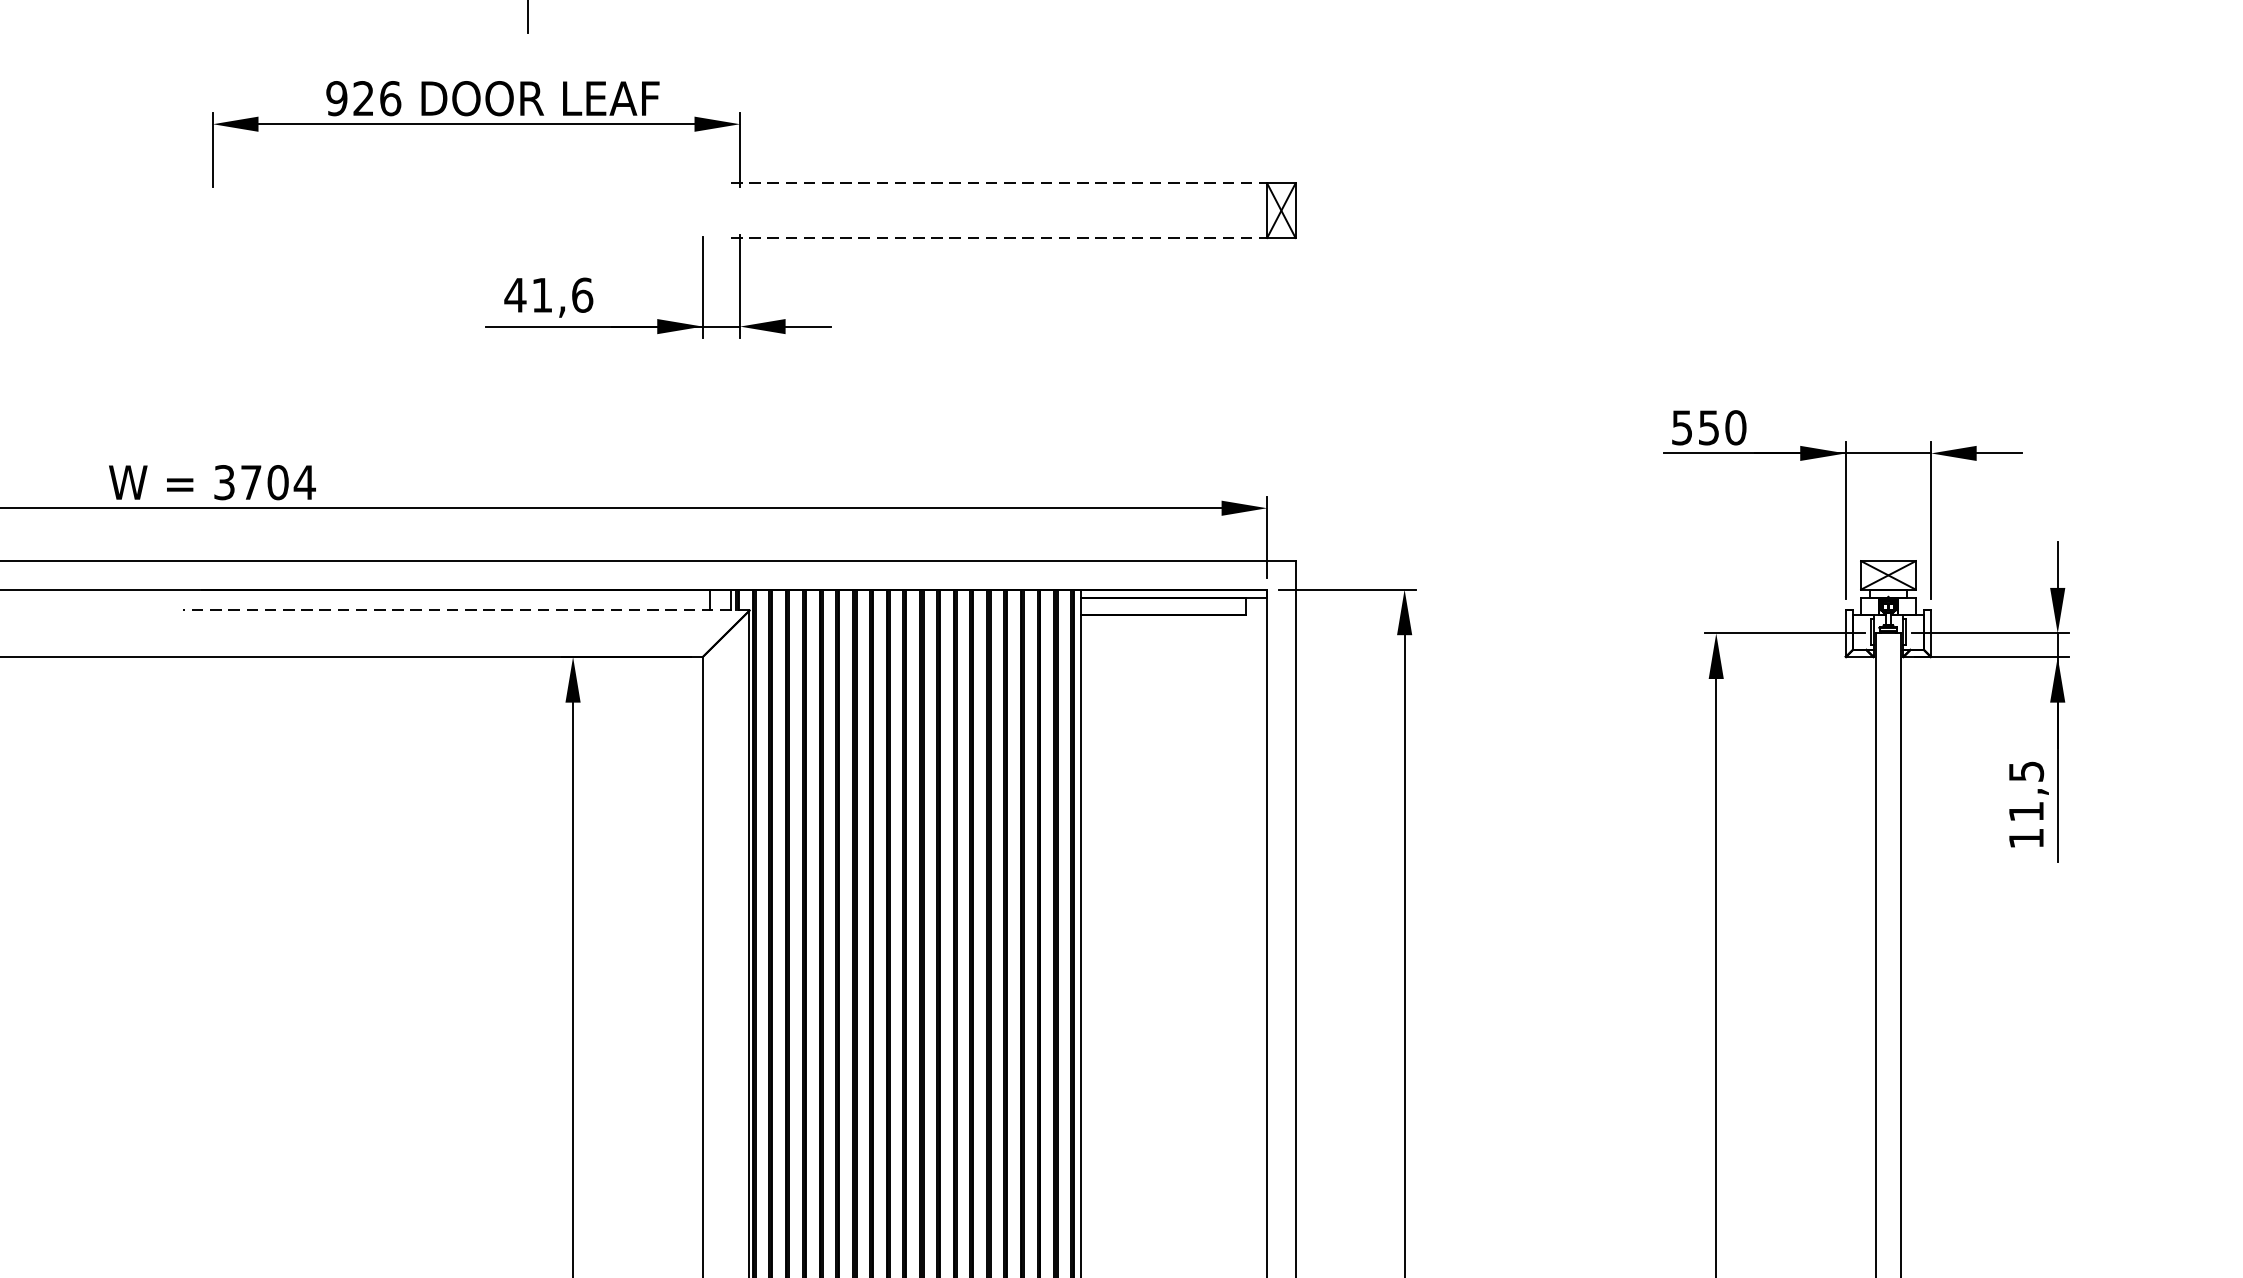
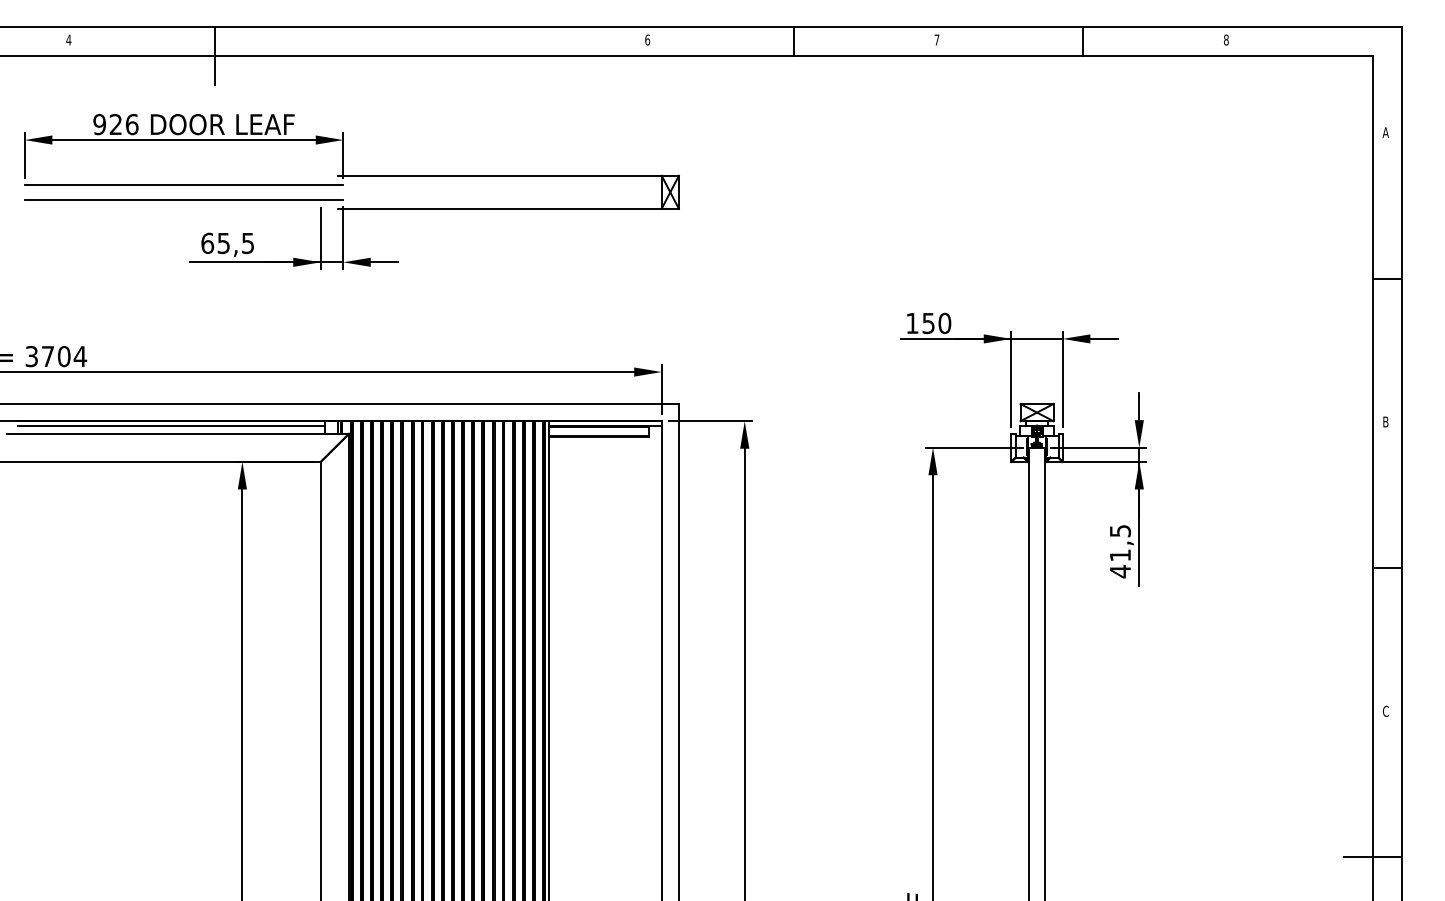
line: (998, 182) -> (499, 175), dashed -> solid
line: (475, 197) -> (183, 184), added
line: (475, 222) -> (183, 199), added
line: (998, 237) -> (499, 208), dashed -> solid
text: (548, 295) -> (227, 243), 41,6 -> 65,5
text: (1682, 427) -> (912, 323), 550 -> 150
line: (455, 598) -> (171, 426), added
line: (465, 609) -> (177, 433), dashed -> solid
text: (2026, 838) -> (1120, 571), 11,5 -> 41,5

